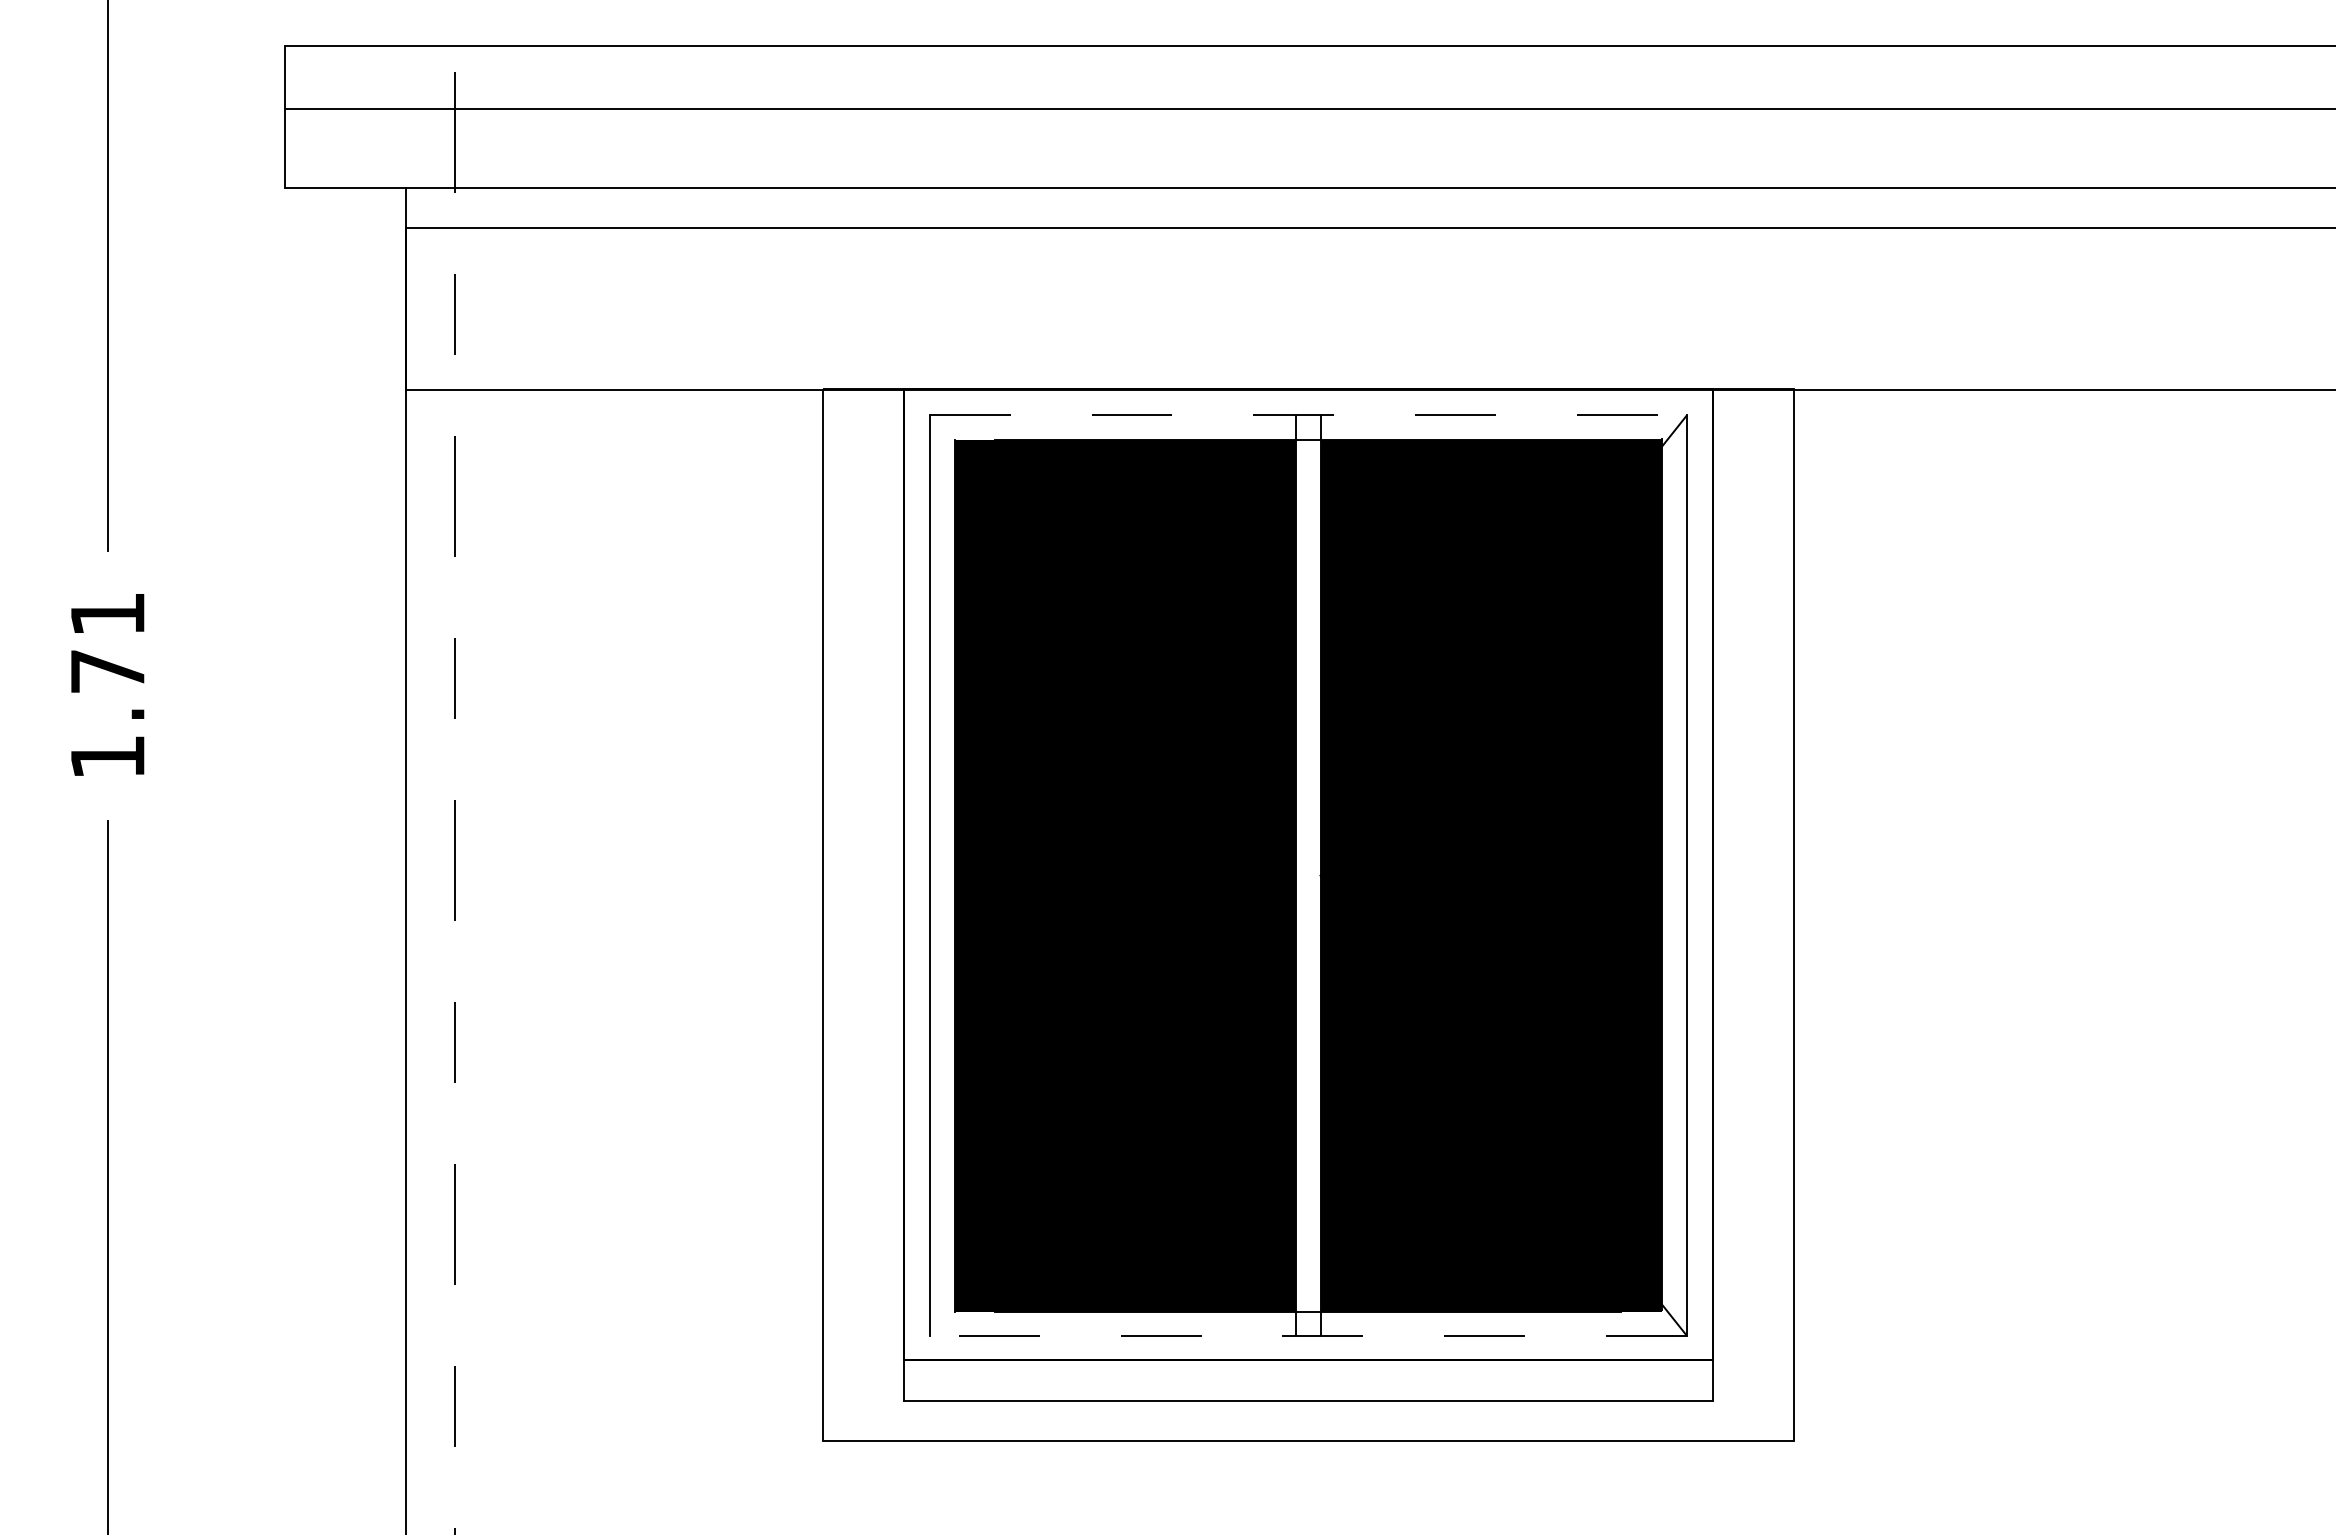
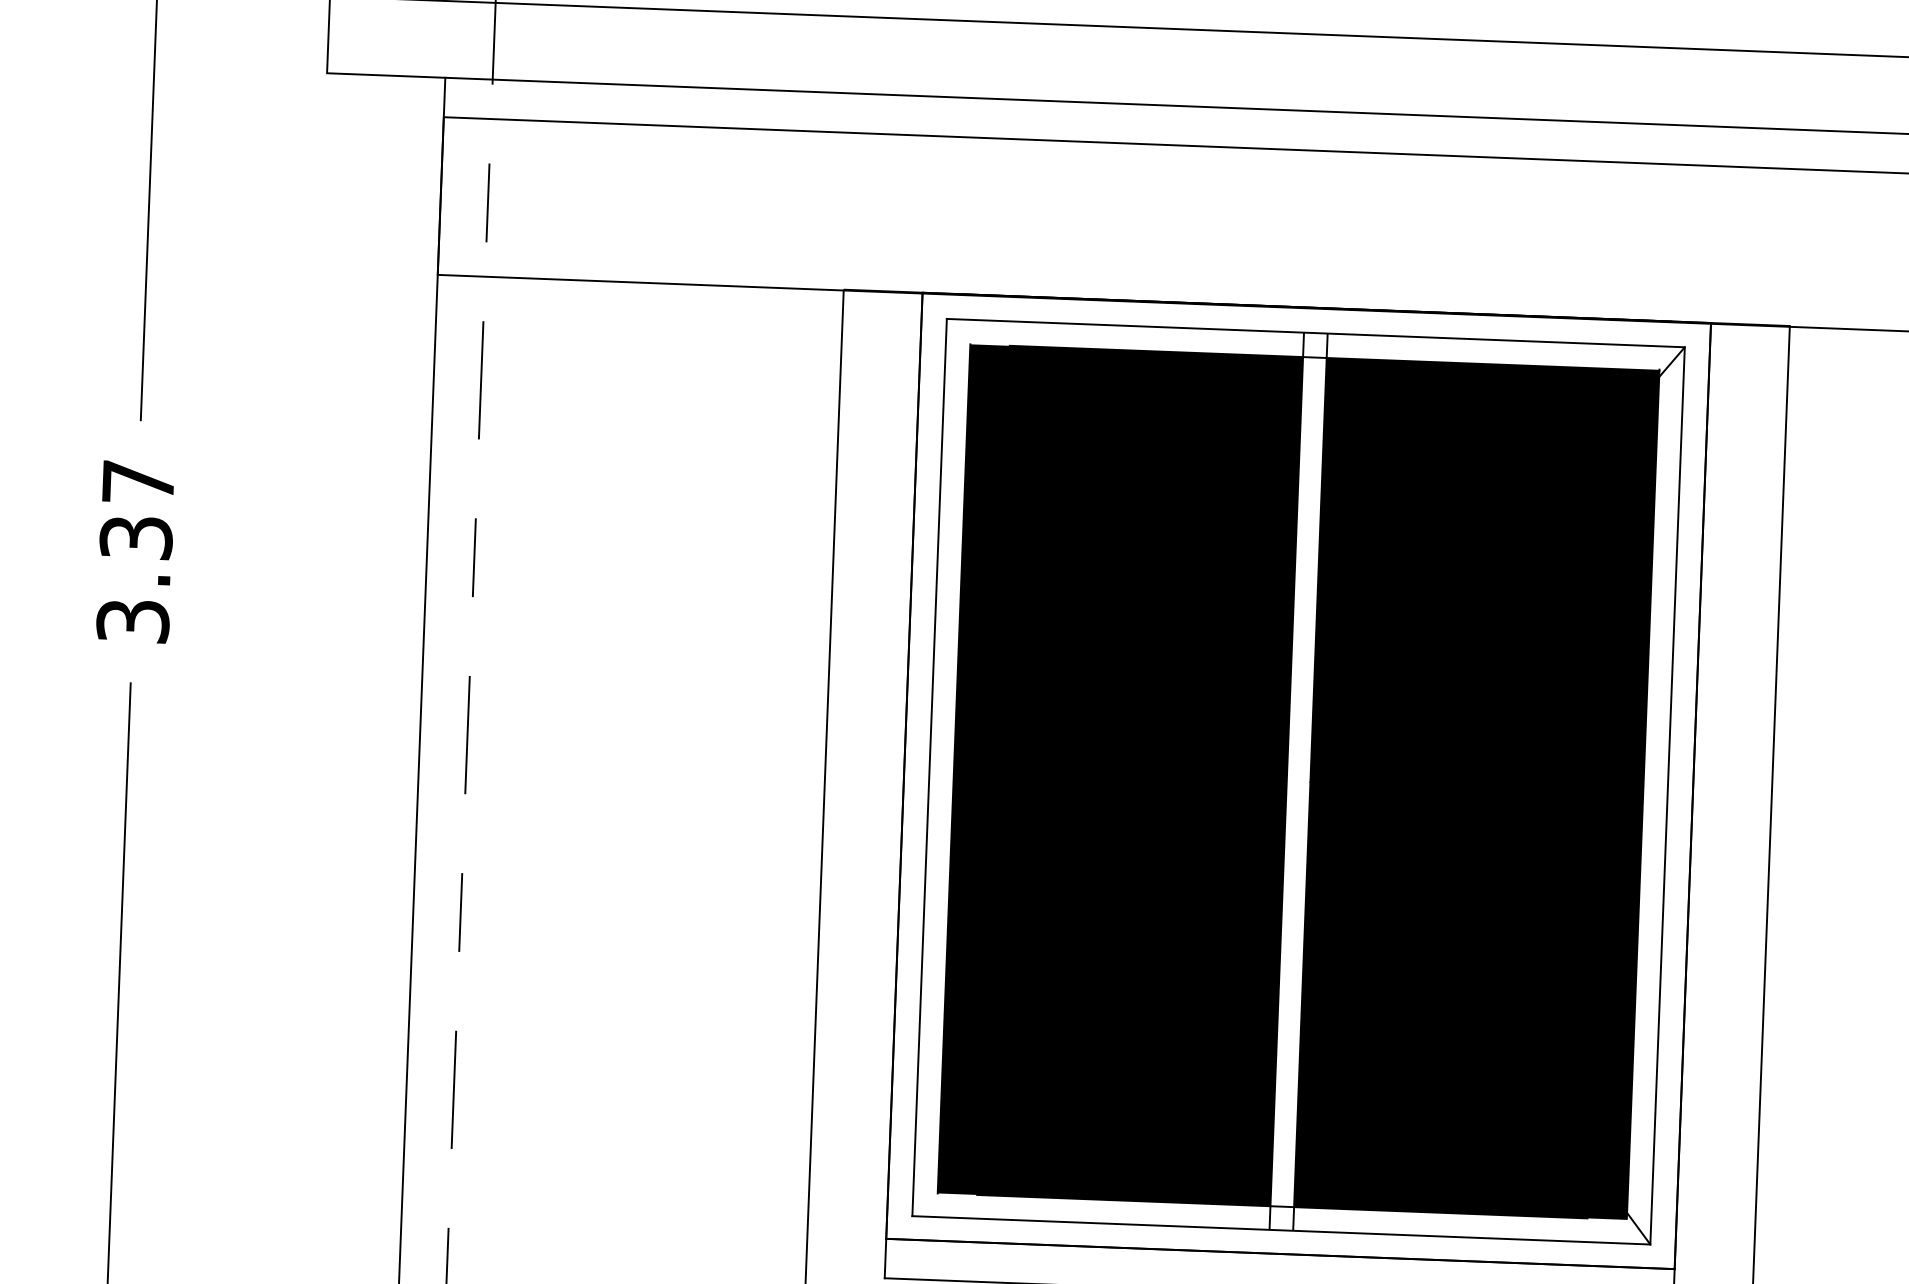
line: (1308, 415) -> (1315, 333), dashed -> solid
text: (107, 685) -> (135, 551), 1.71 -> 3.37
line: (1308, 1335) -> (1281, 1229), dashed -> solid

